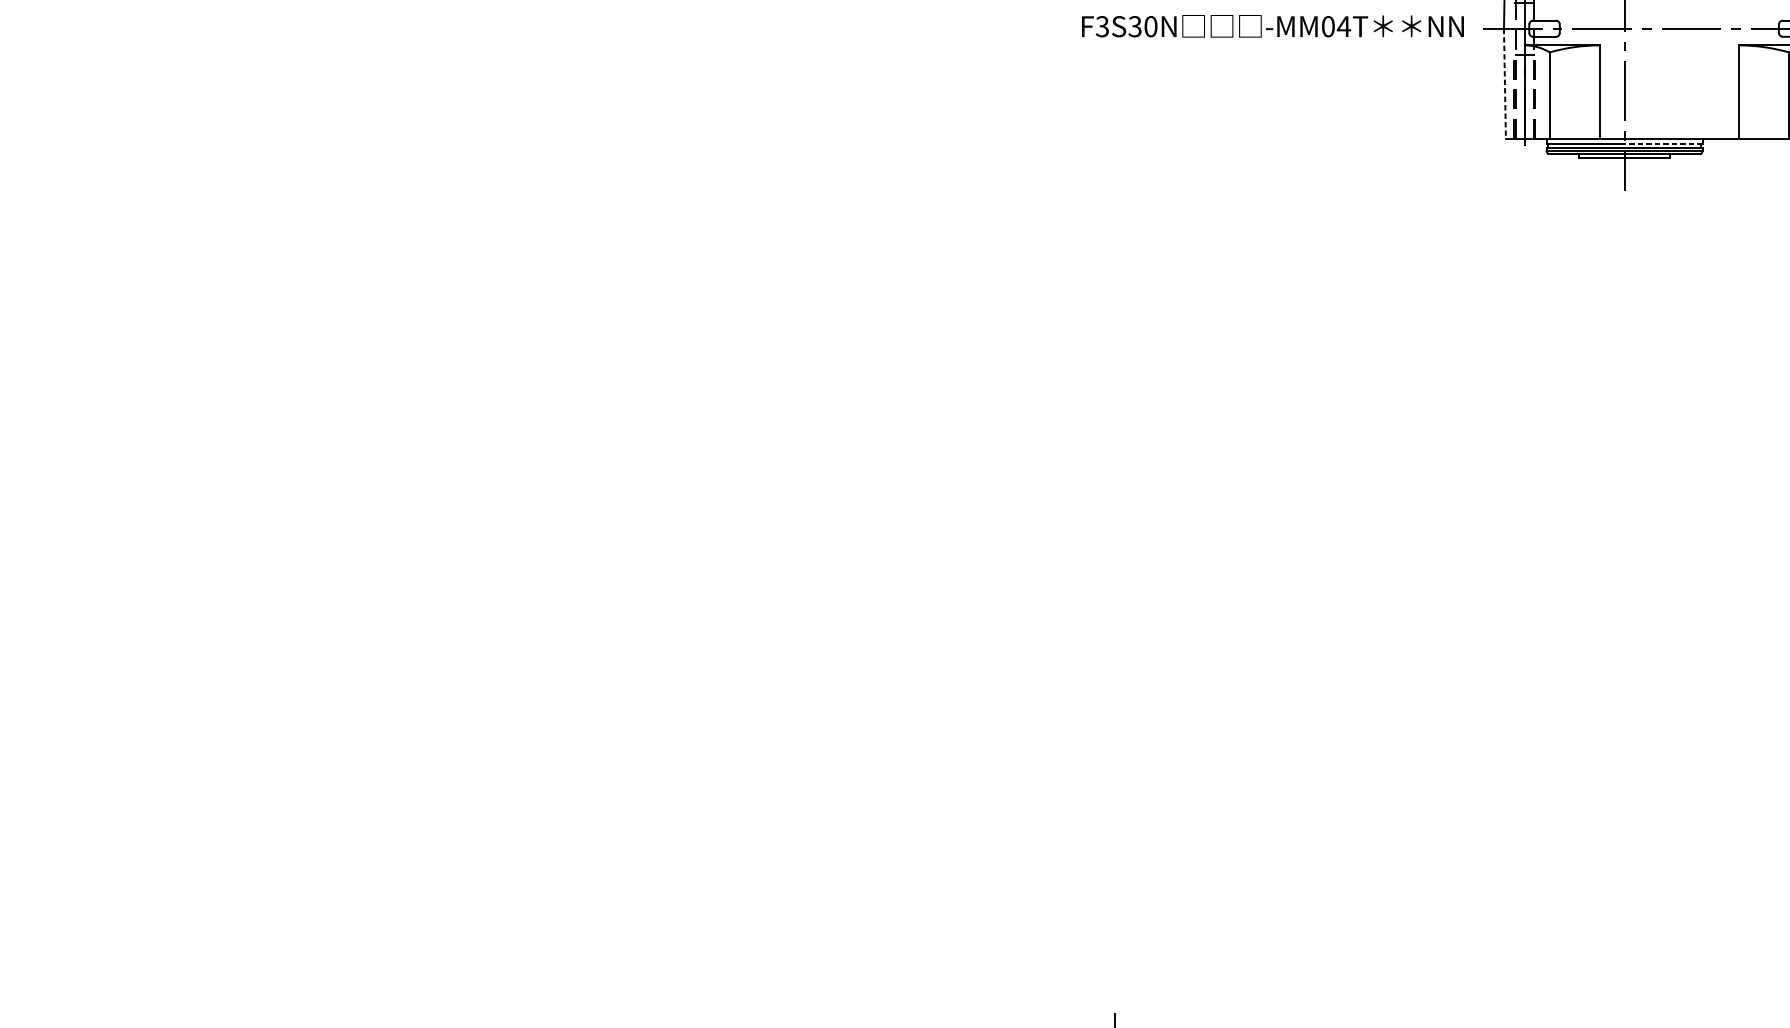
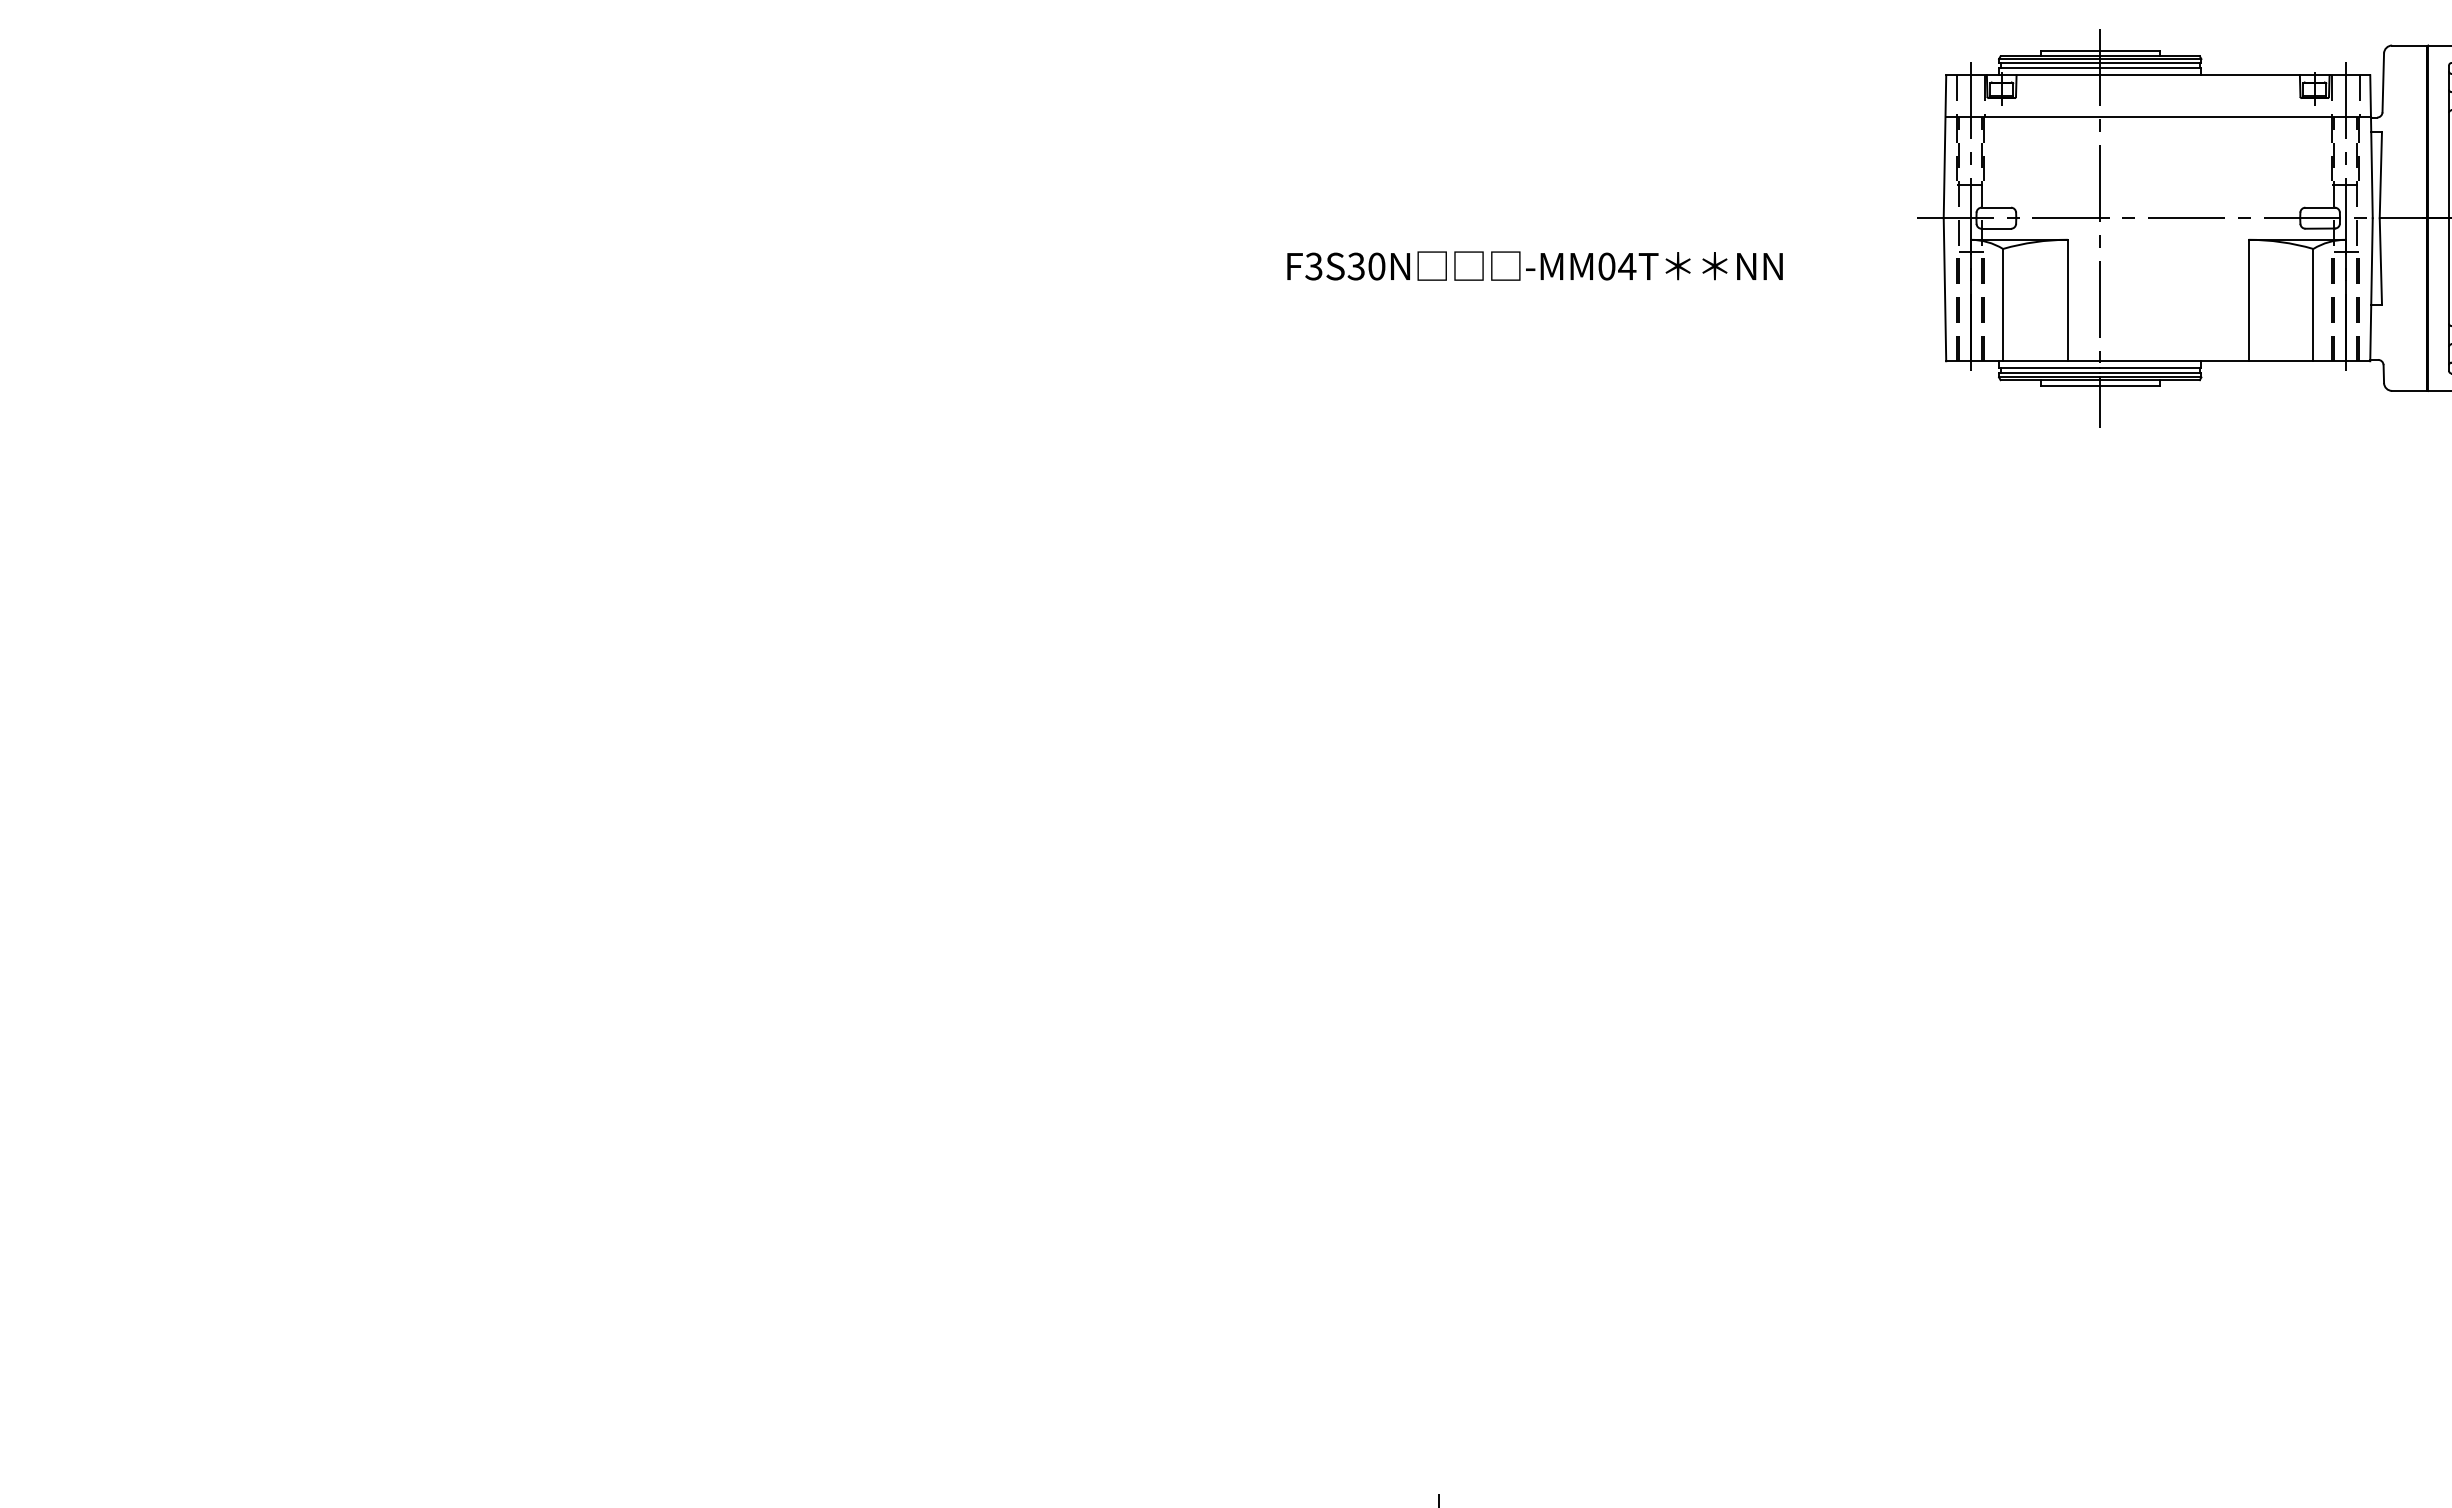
text: (1272, 25) -> (1534, 265), moved
line: (1504, 83) -> (1944, 289), dashed -> solid
line: (1663, 144) -> (2150, 368), dashed -> solid

